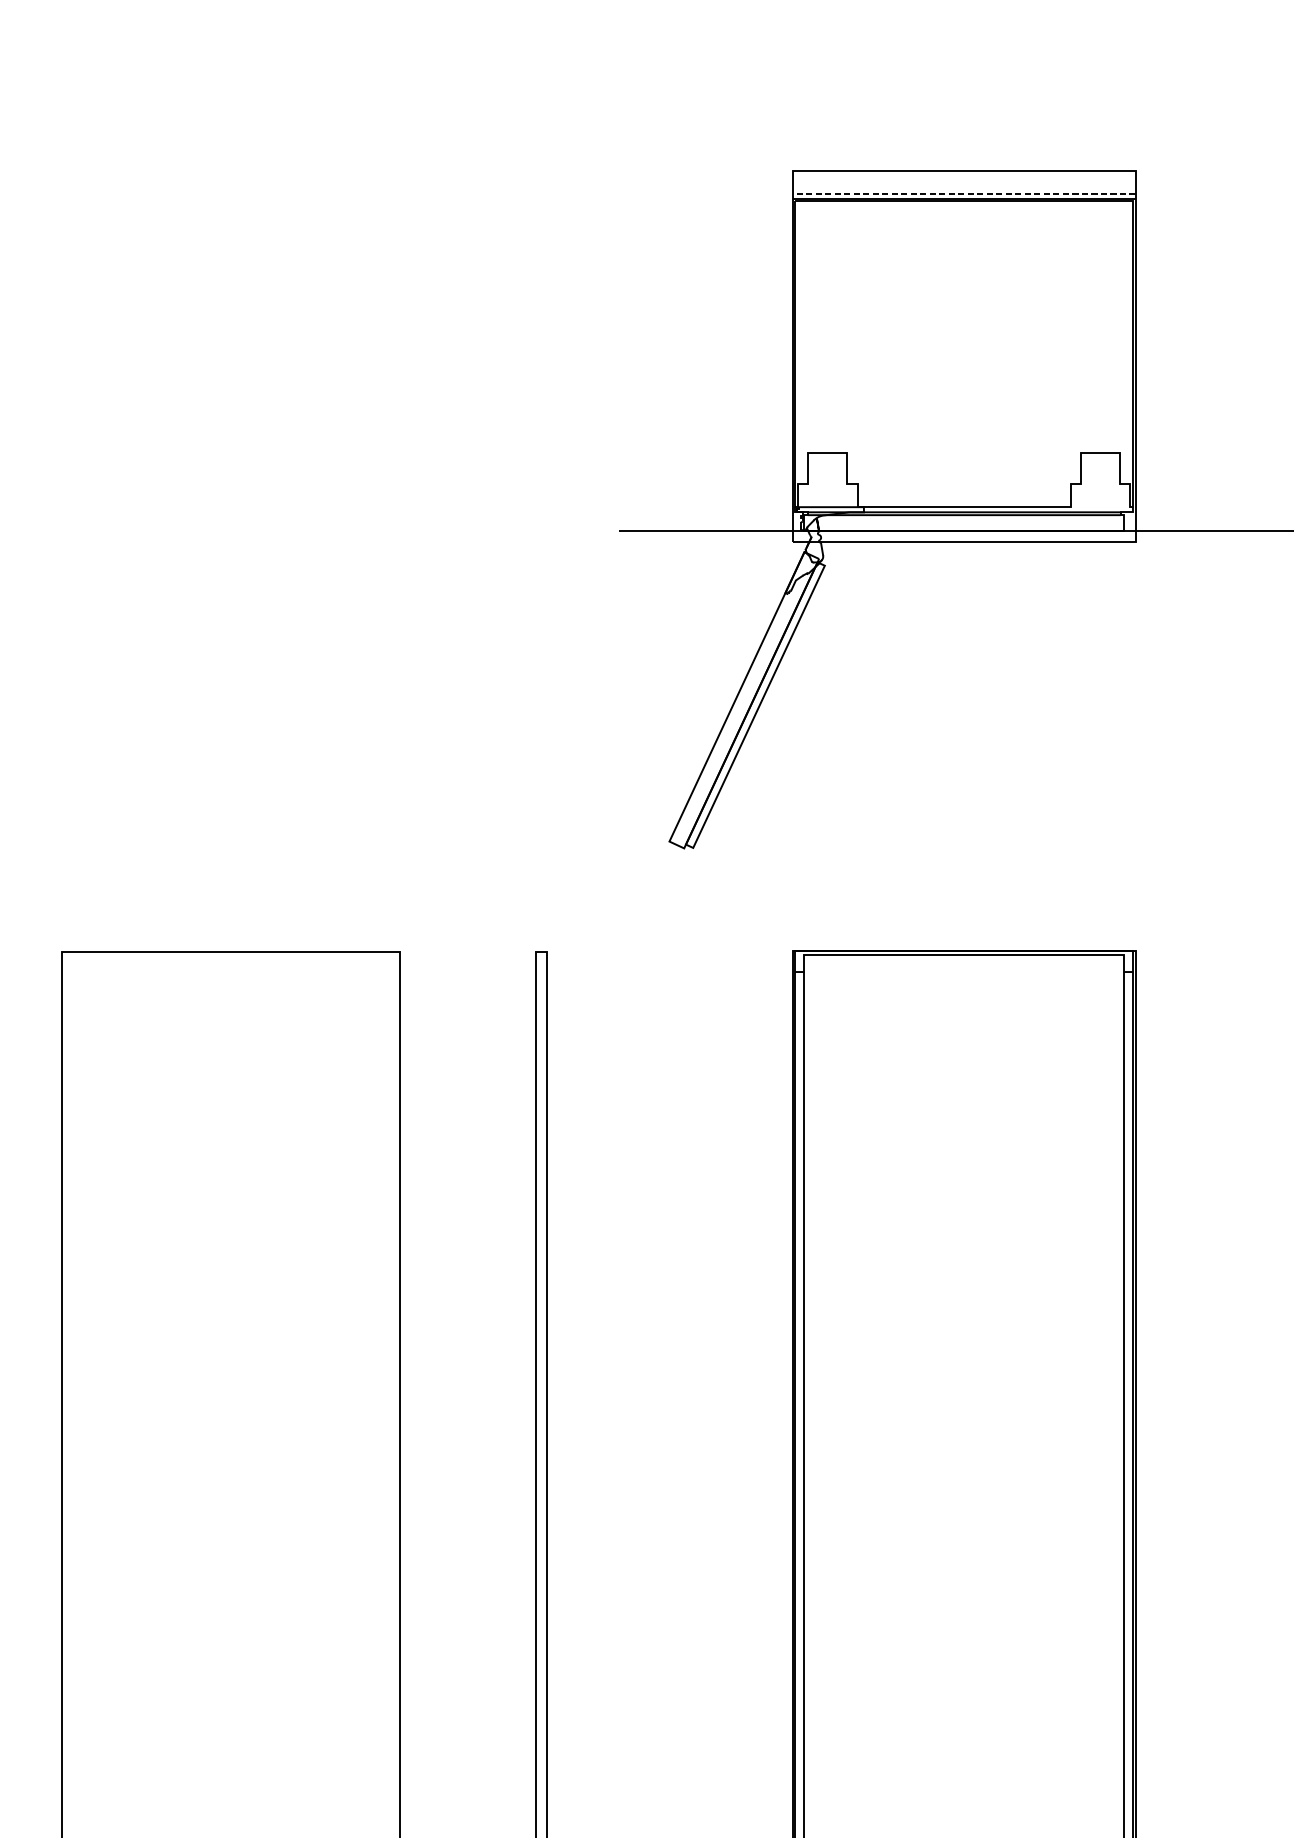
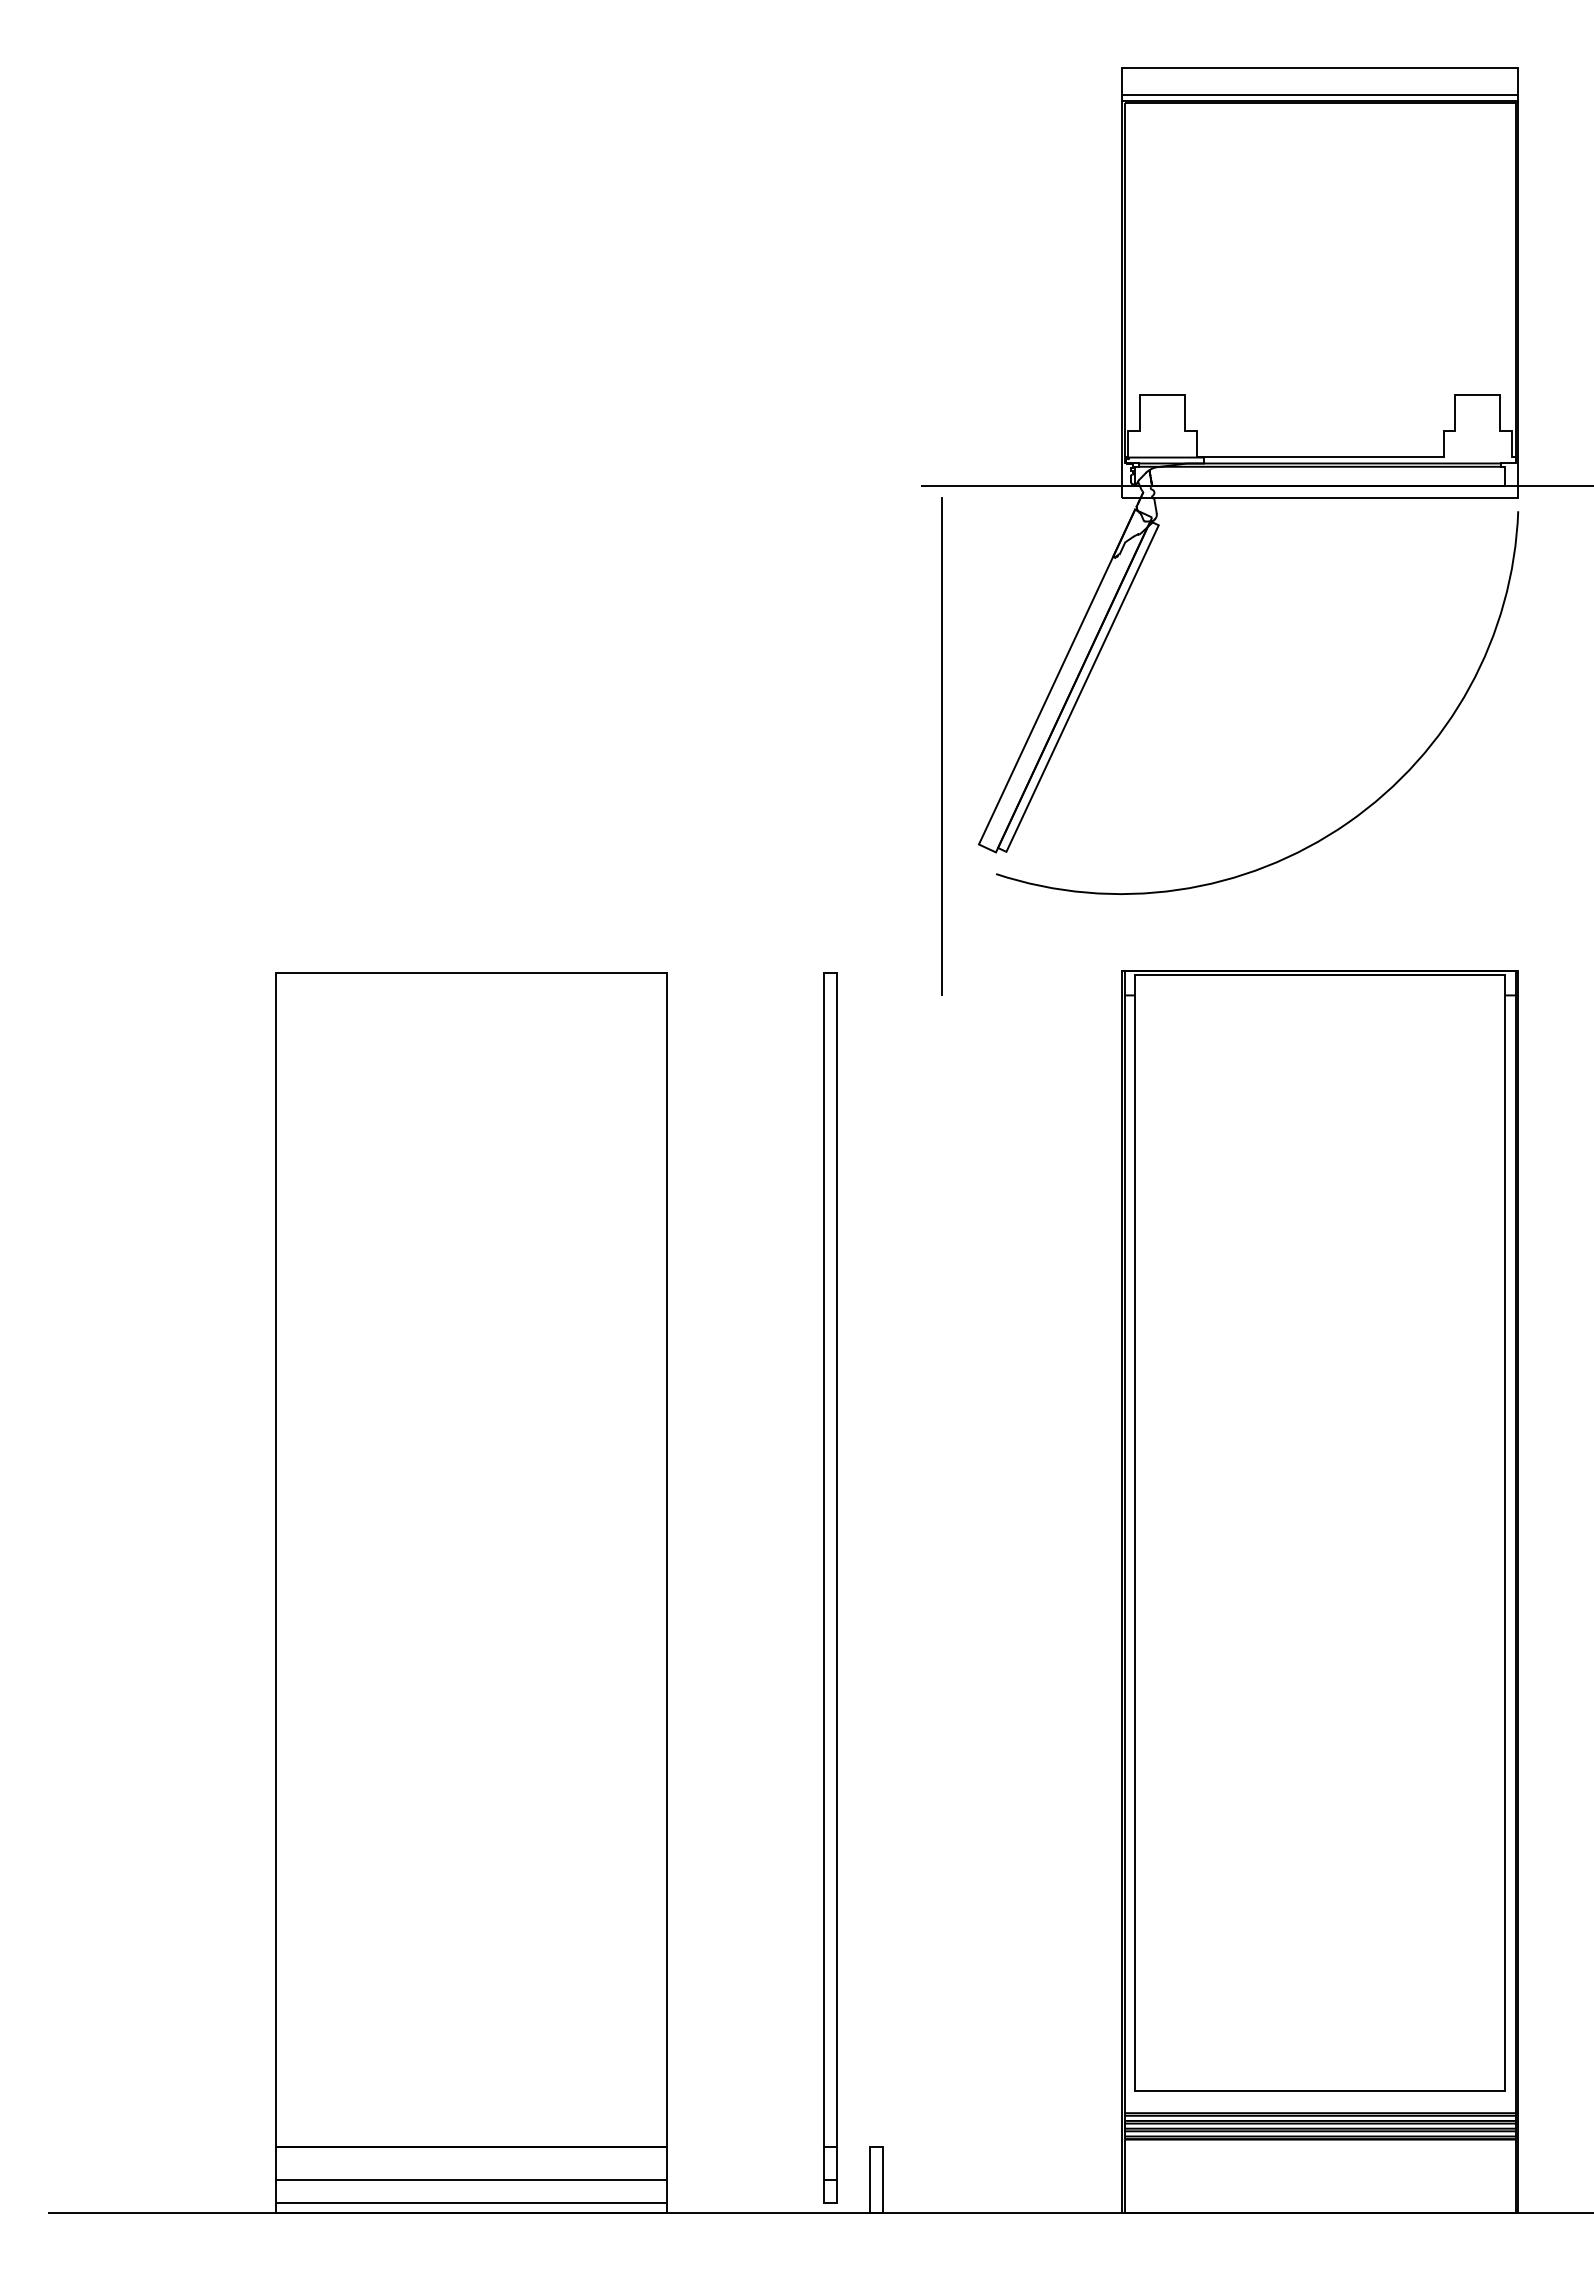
line: (963, 193) -> (1319, 94), dashed -> solid
line: (637, 756) -> (941, 746), added
arc: (981, 826) -> (1340, 826), added

